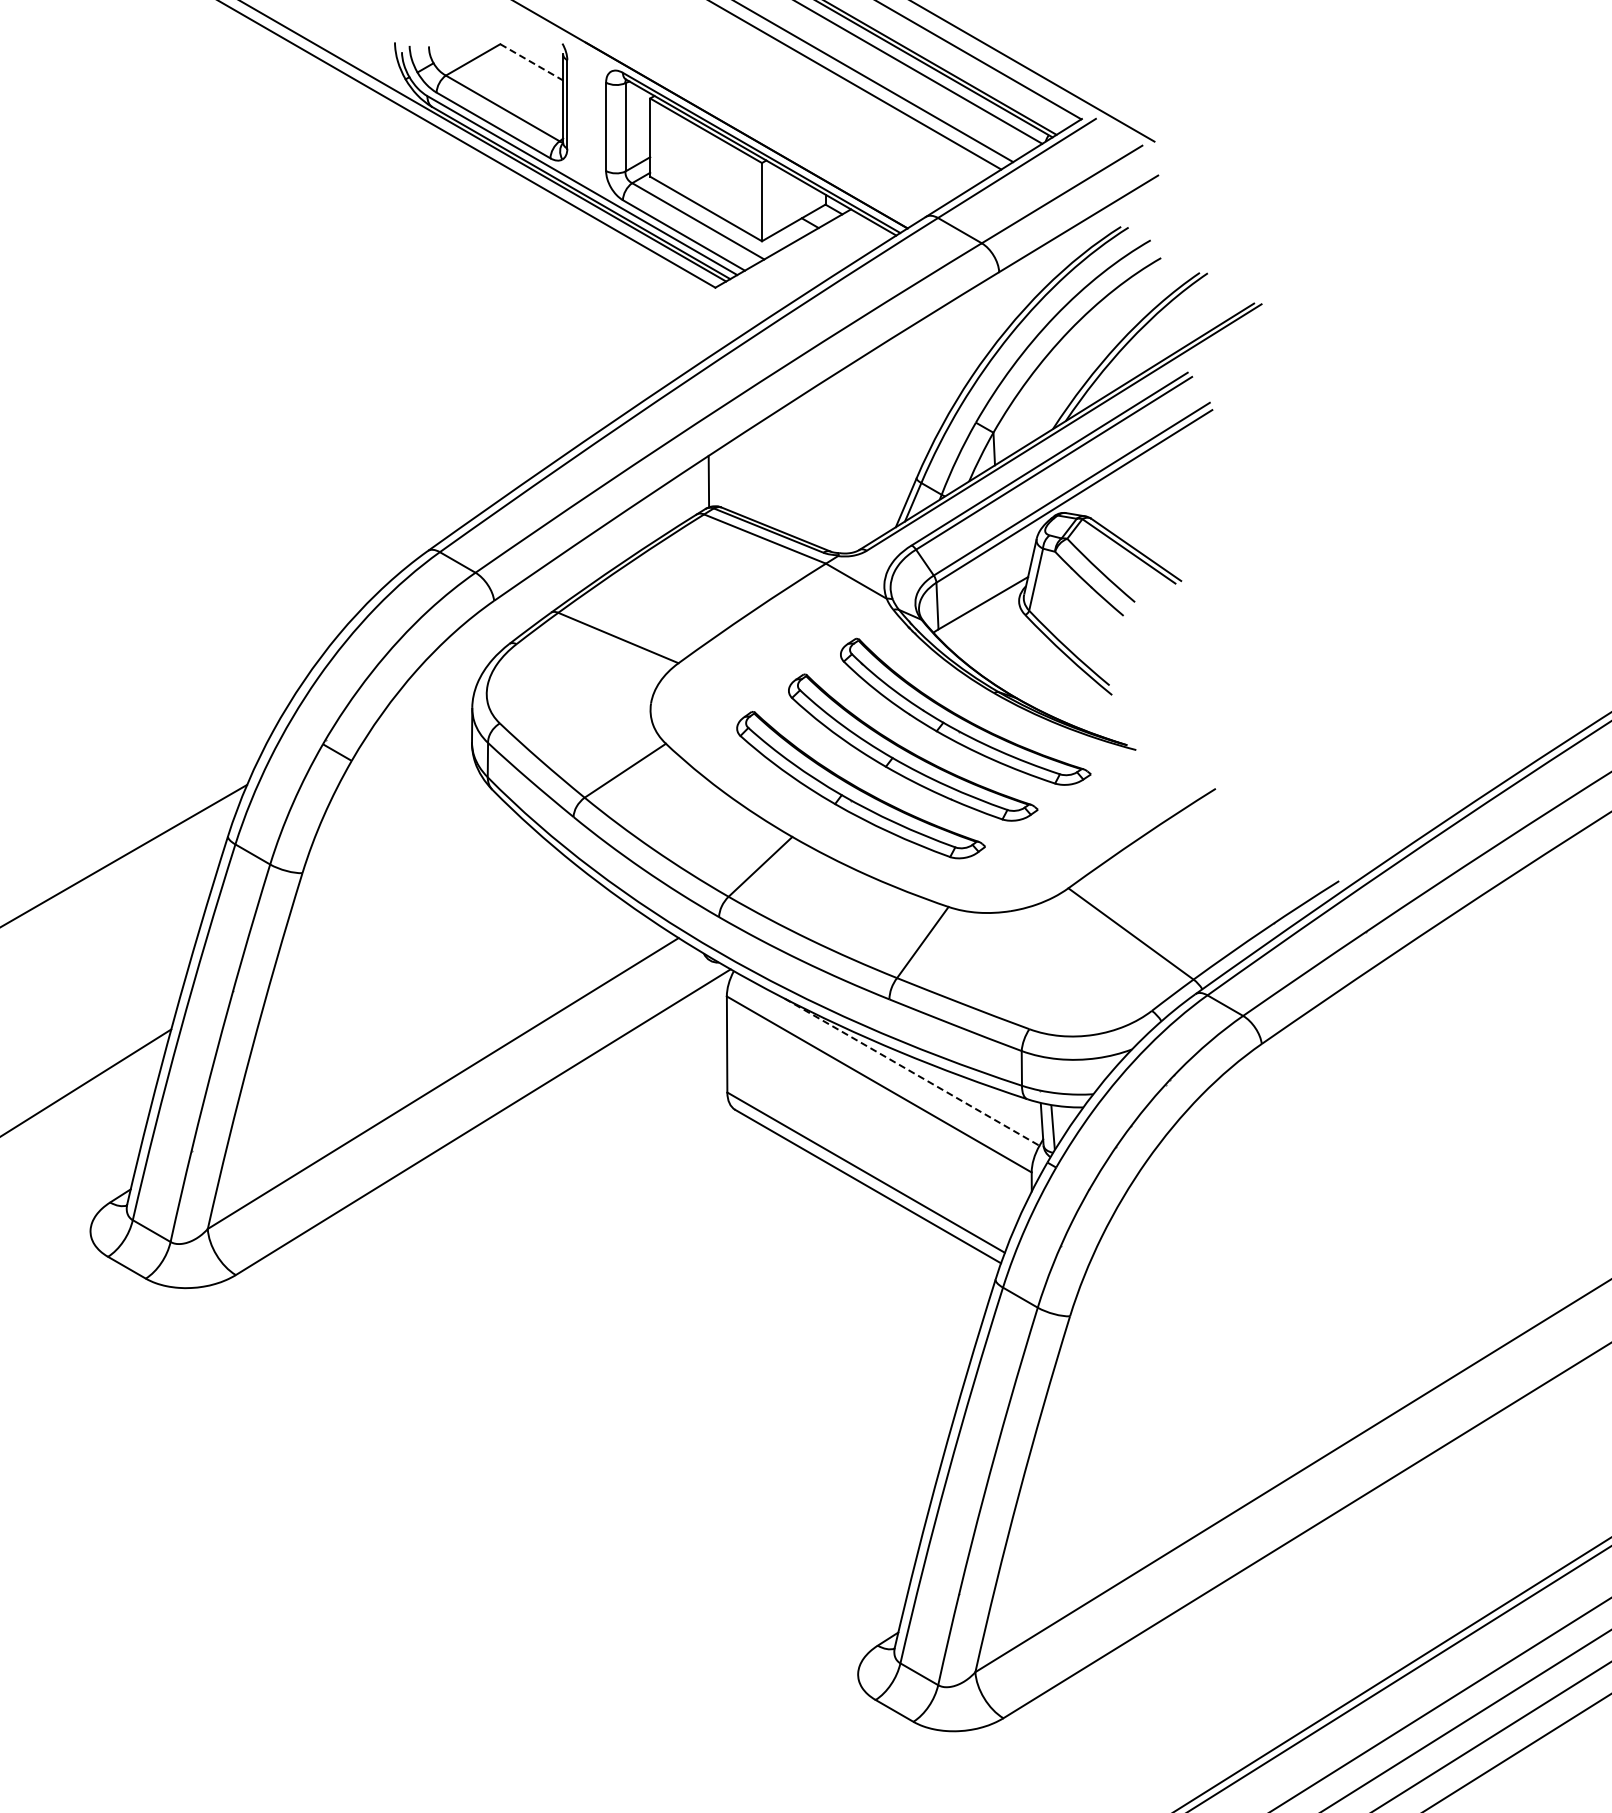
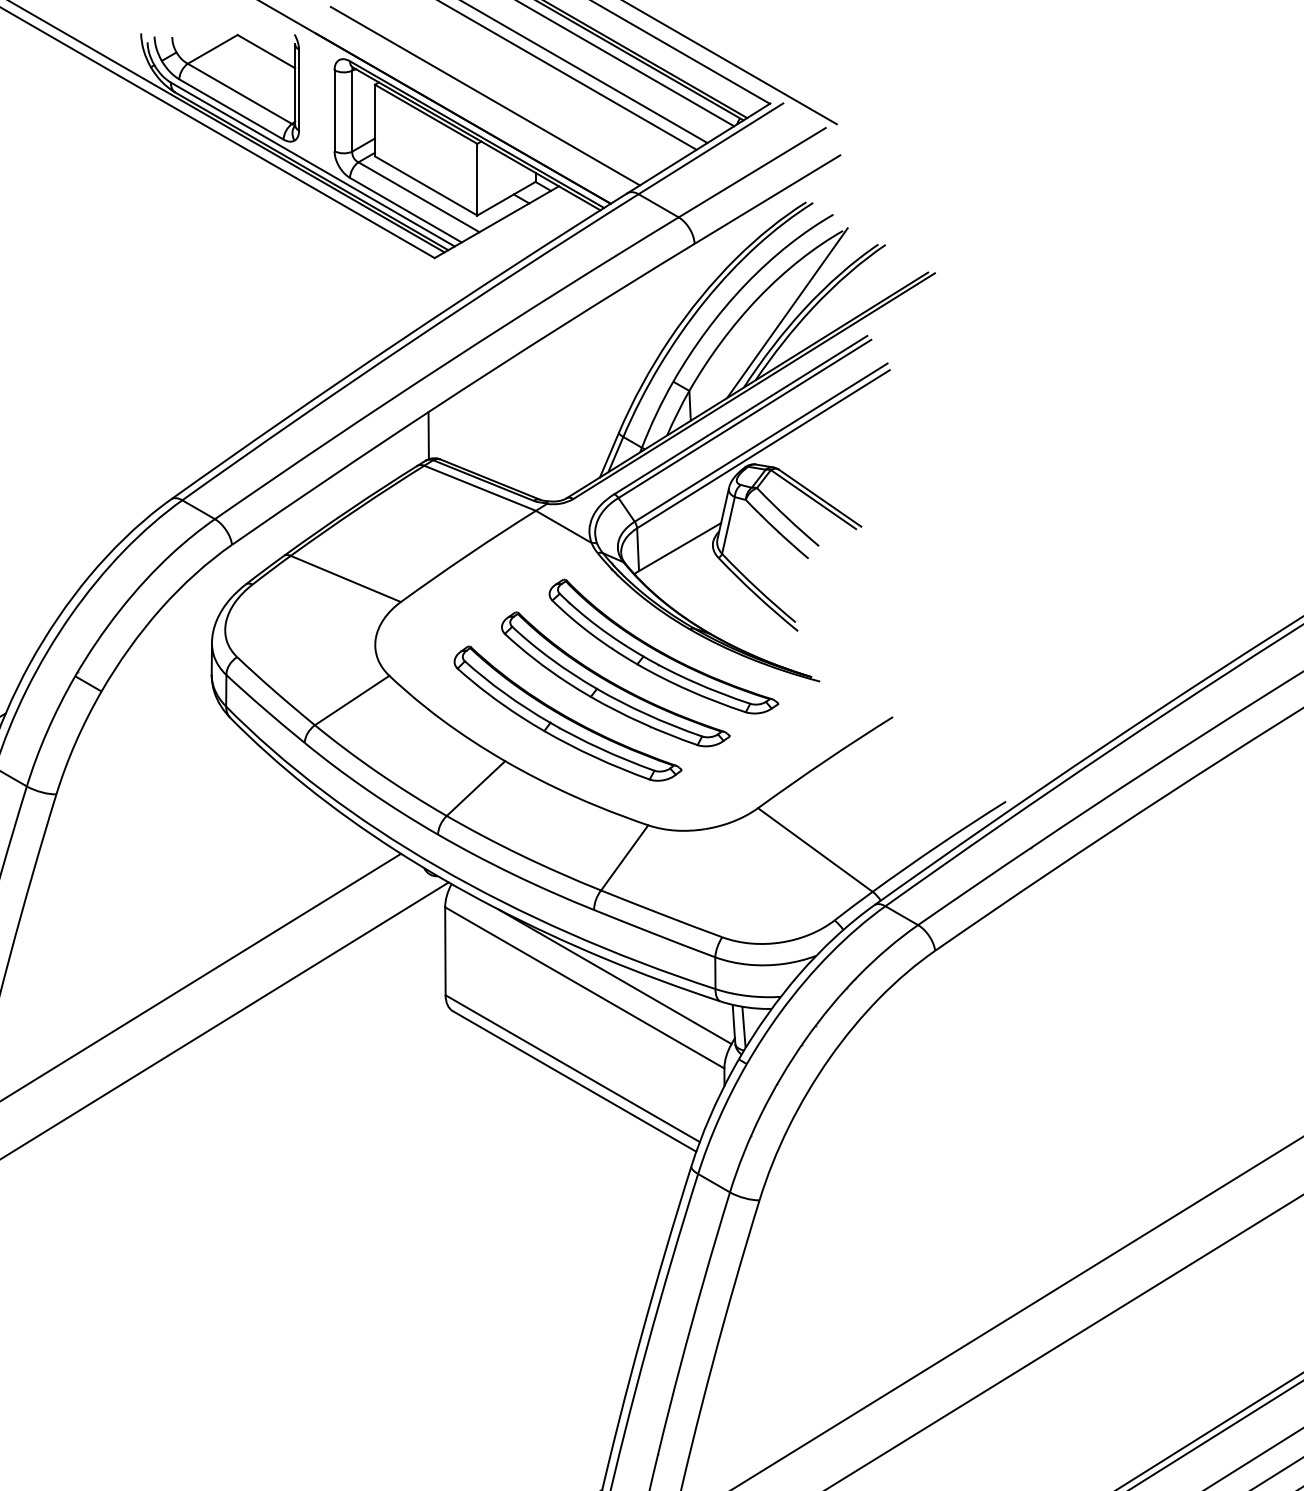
line: (532, 62) -> (267, 51), dashed -> solid
line: (770, 110) -> (485, 95), added
line: (1100, 347) -> (787, 312), added
line: (912, 1072) -> (615, 976), dashed -> solid

